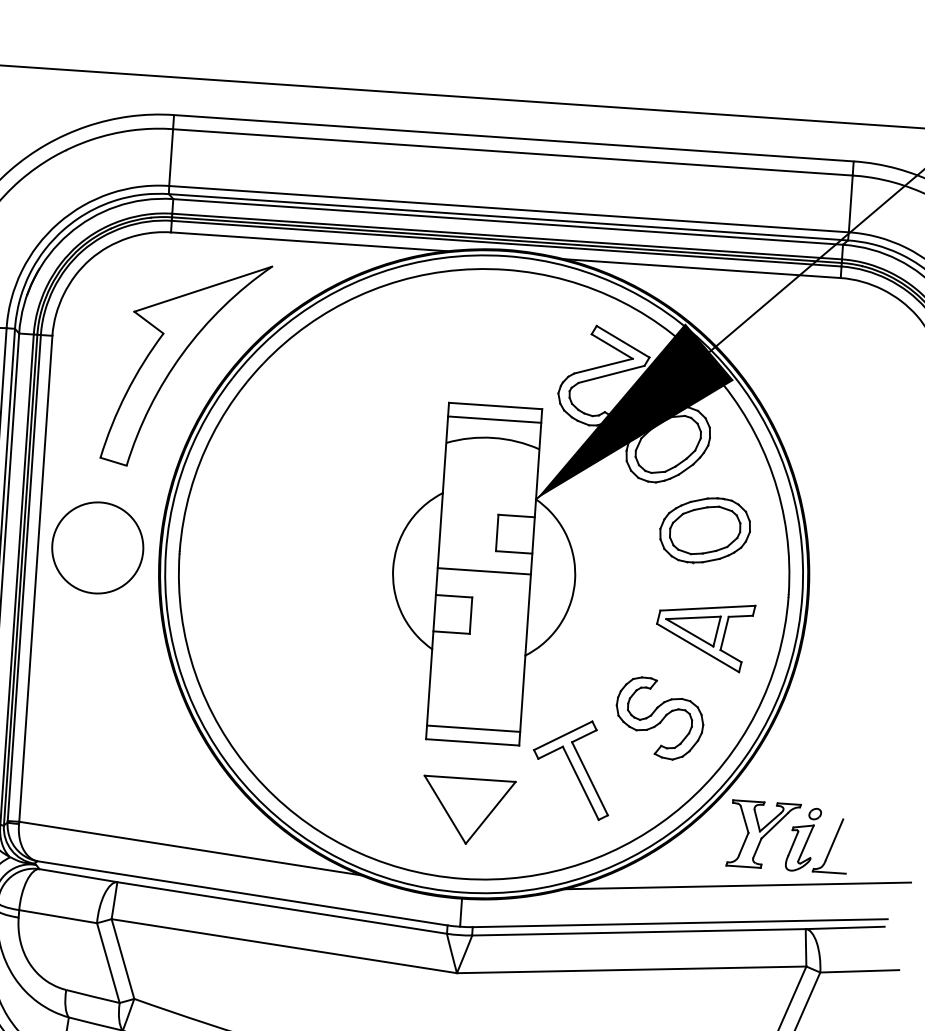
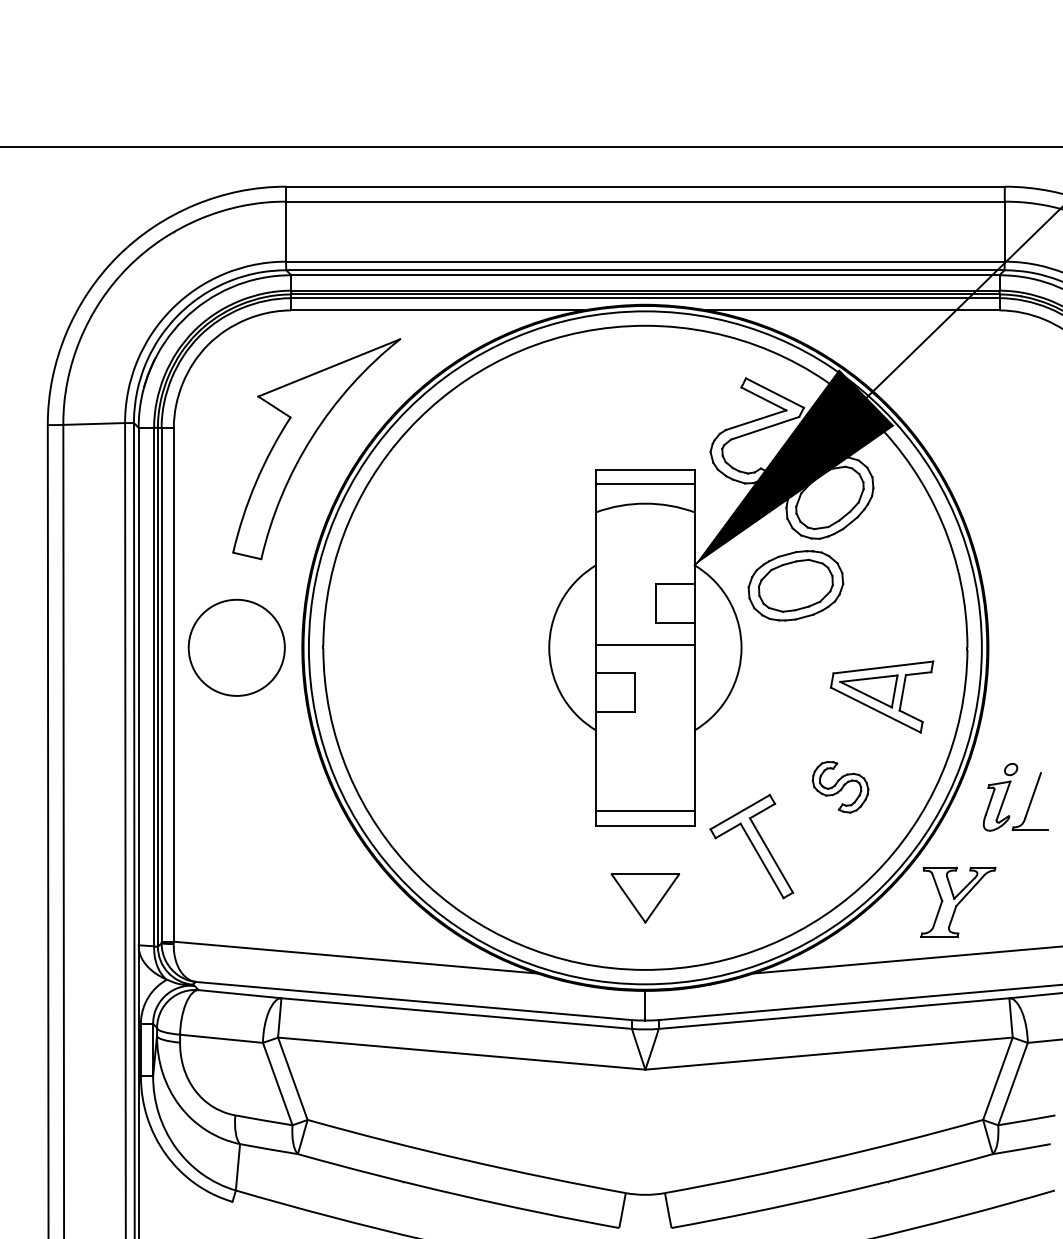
part: (704, 530) -> (795, 585), moved
part: (659, 718) -> (840, 787), size x0.6
part: (468, 811) -> (645, 898), size x0.7
part: (810, 836) -> (1007, 793), moved

